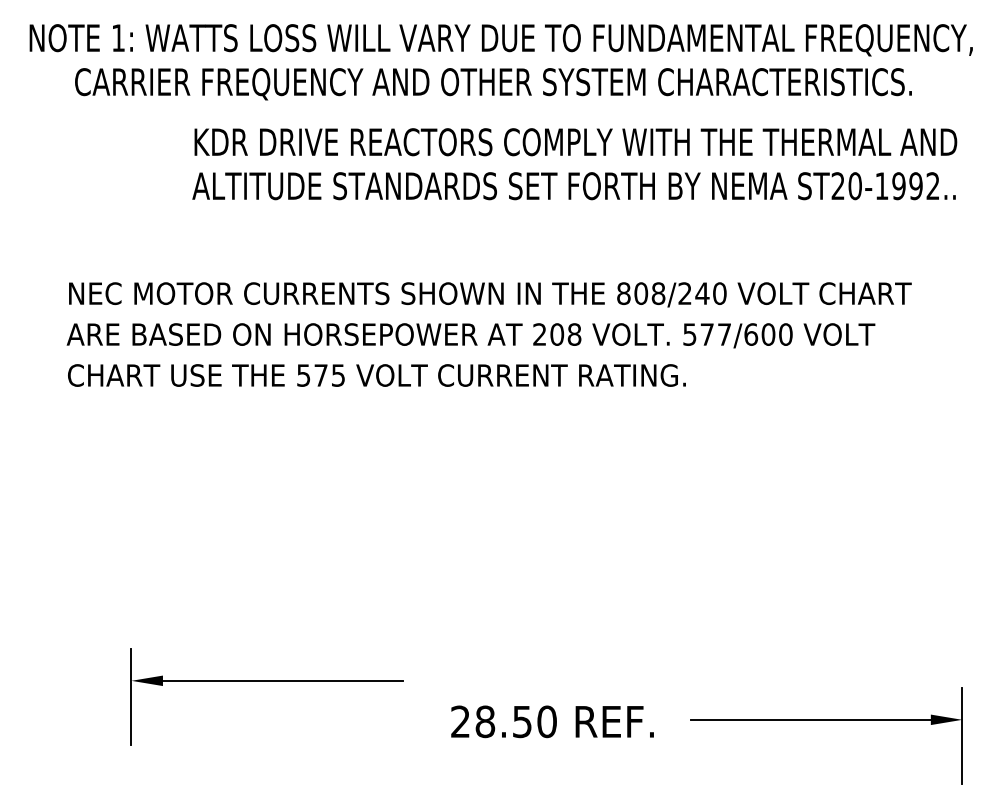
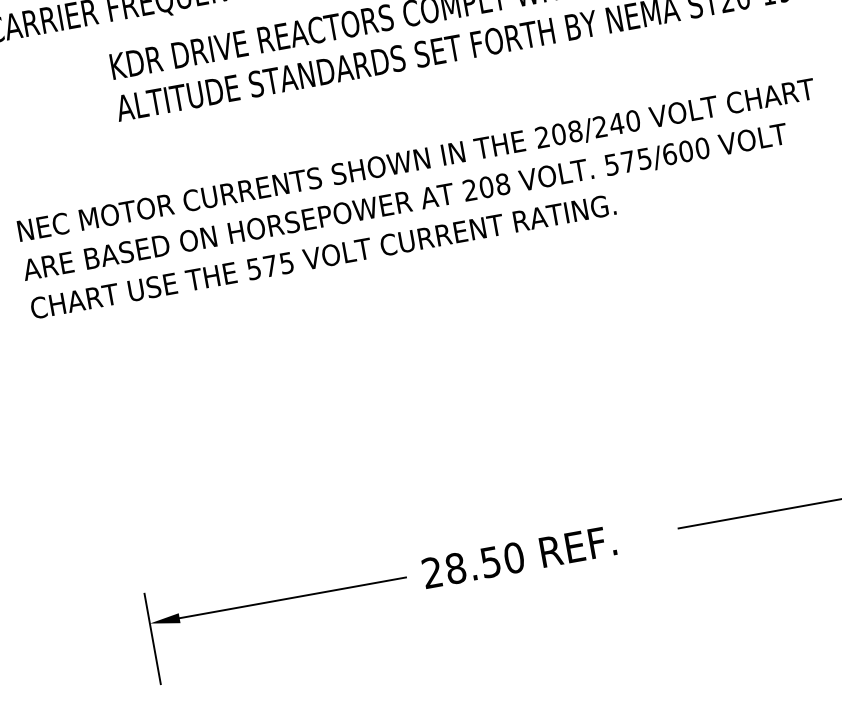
text: (623, 293) -> (542, 137), 808/240 -> 208/240
text: (724, 334) -> (644, 158), 577/600 -> 575/600
part: (266, 681) -> (277, 601), moved
text: (552, 721) -> (519, 556), moved

